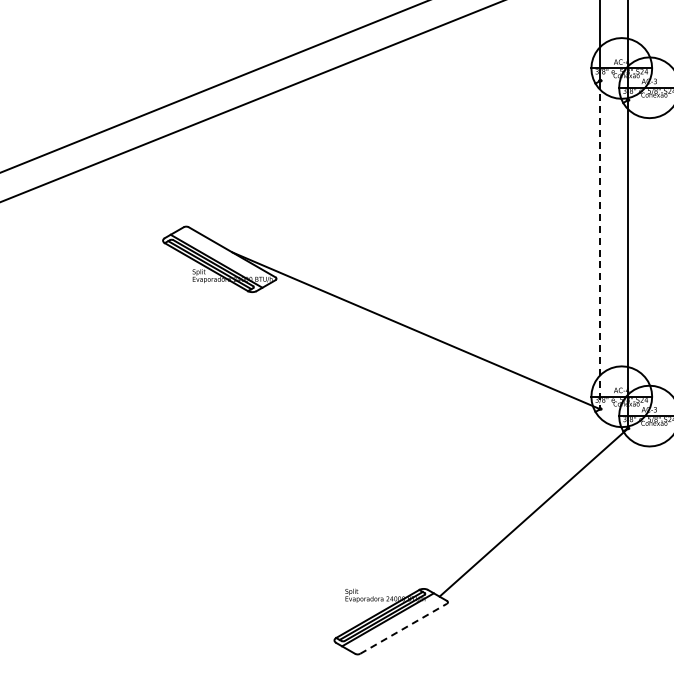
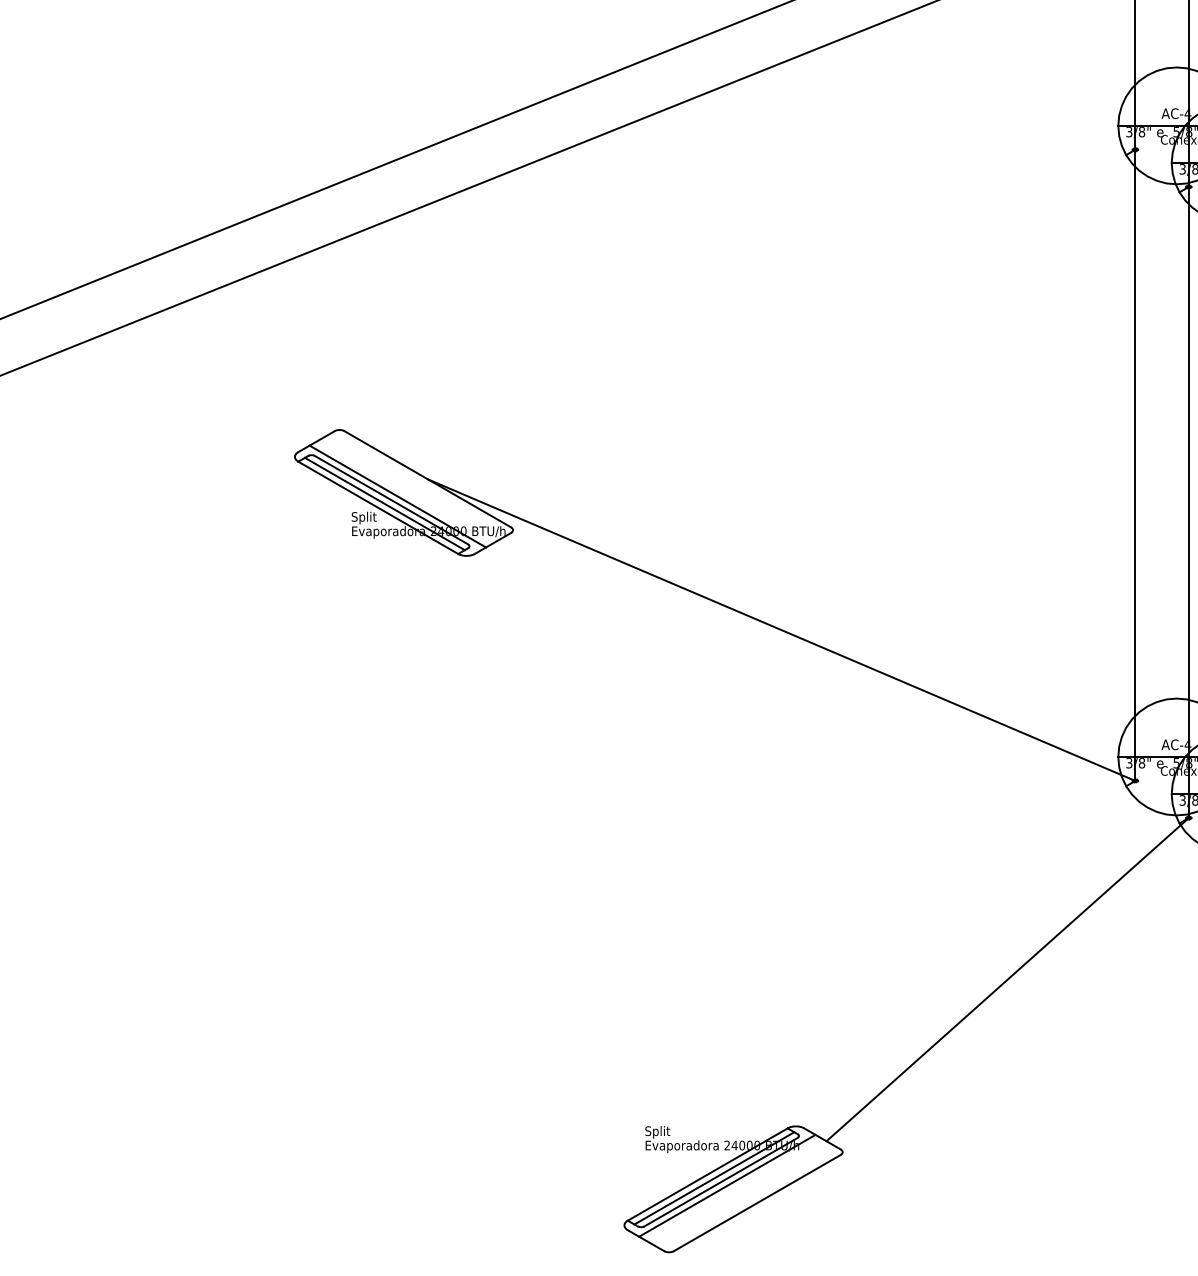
line: (600, 245) -> (1135, 466), dashed -> solid
line: (403, 628) -> (757, 1202), dashed -> solid

